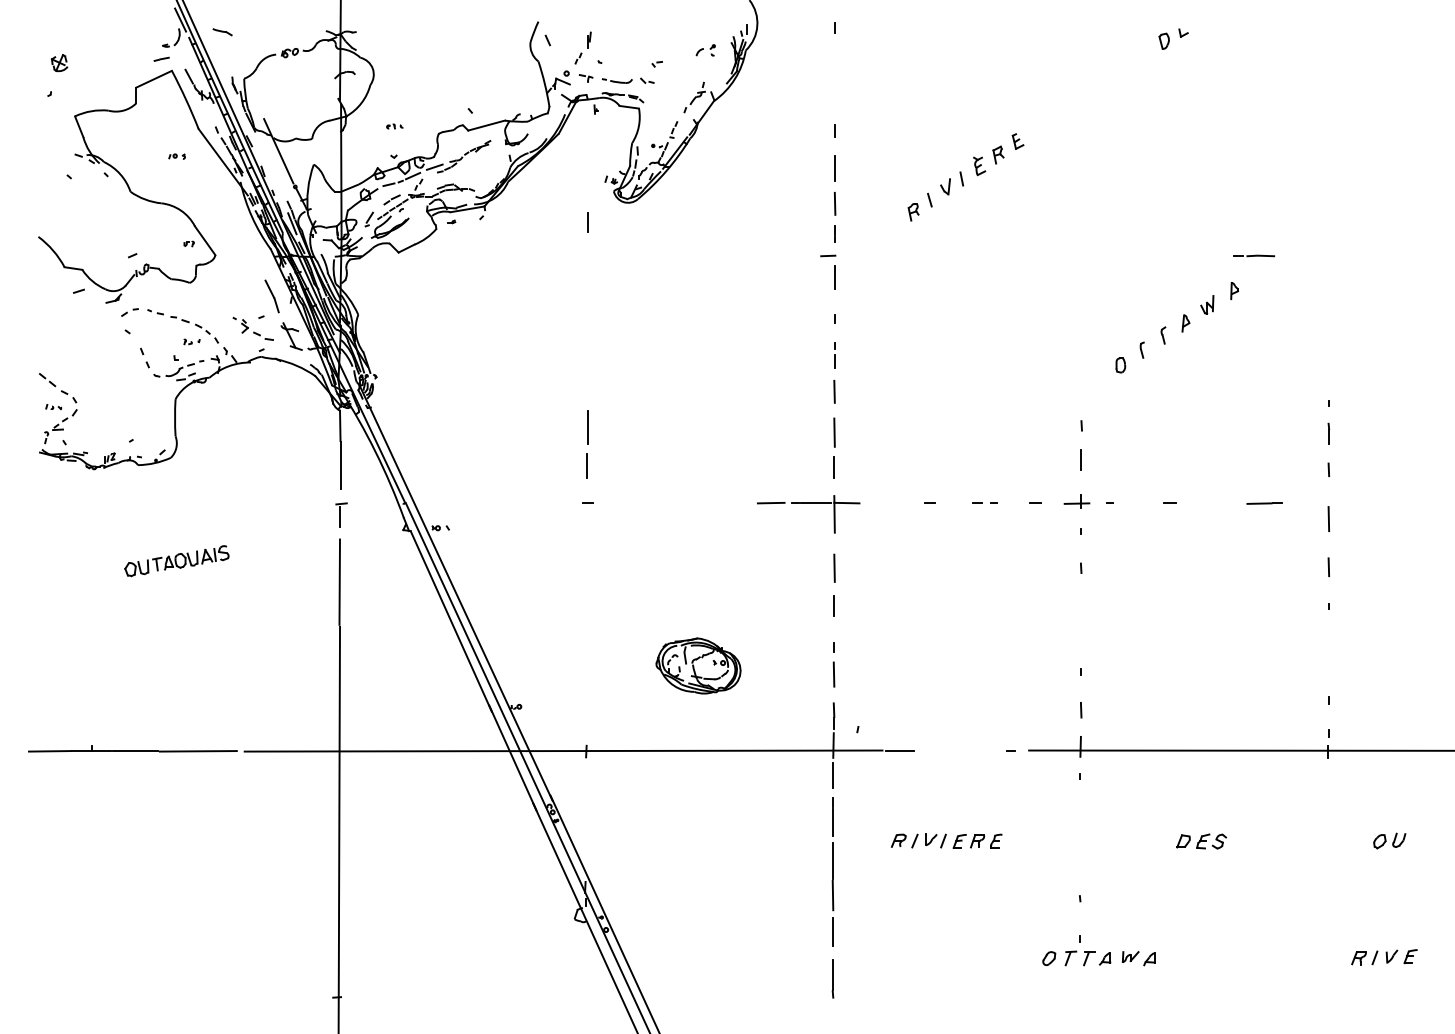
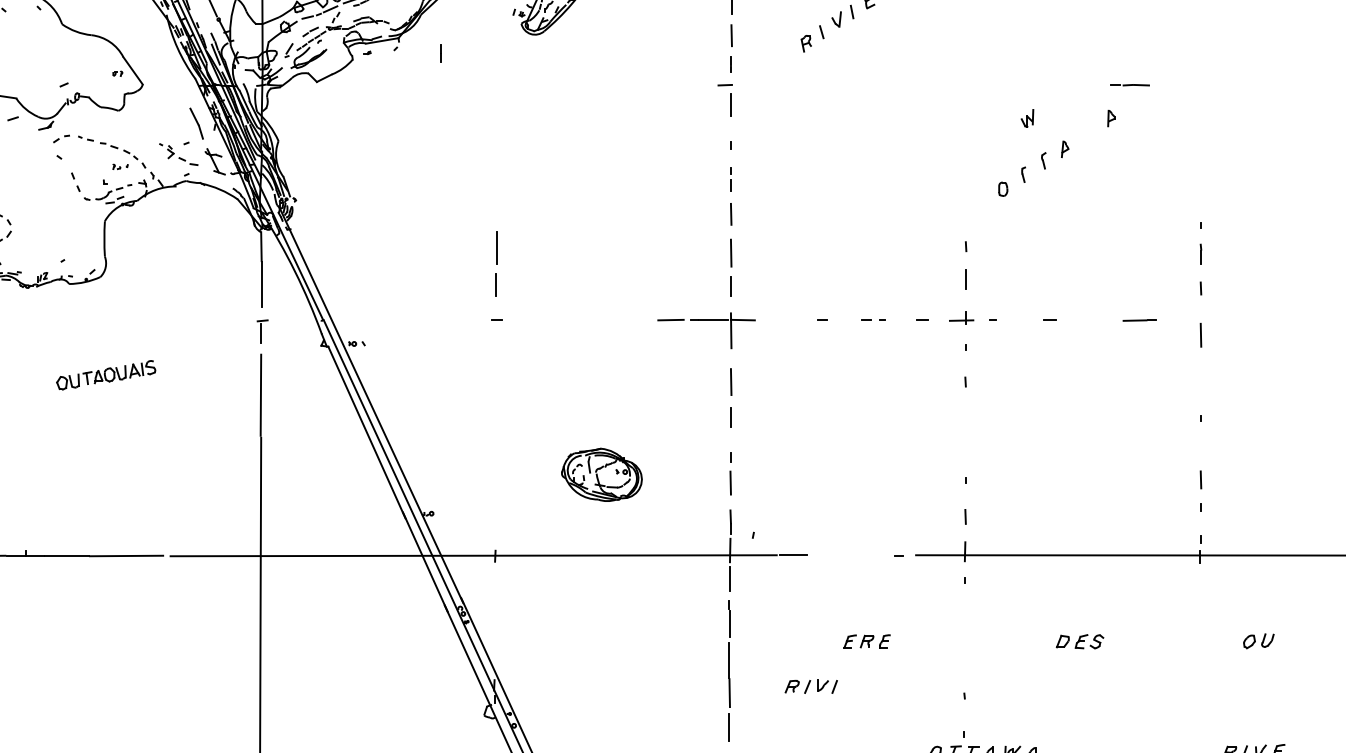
line: (587, 222) -> (440, 53), moved
part: (1207, 304) -> (1027, 118), moved
line: (1328, 566) -> (1200, 479), moved
part: (918, 840) -> (810, 686), moved

